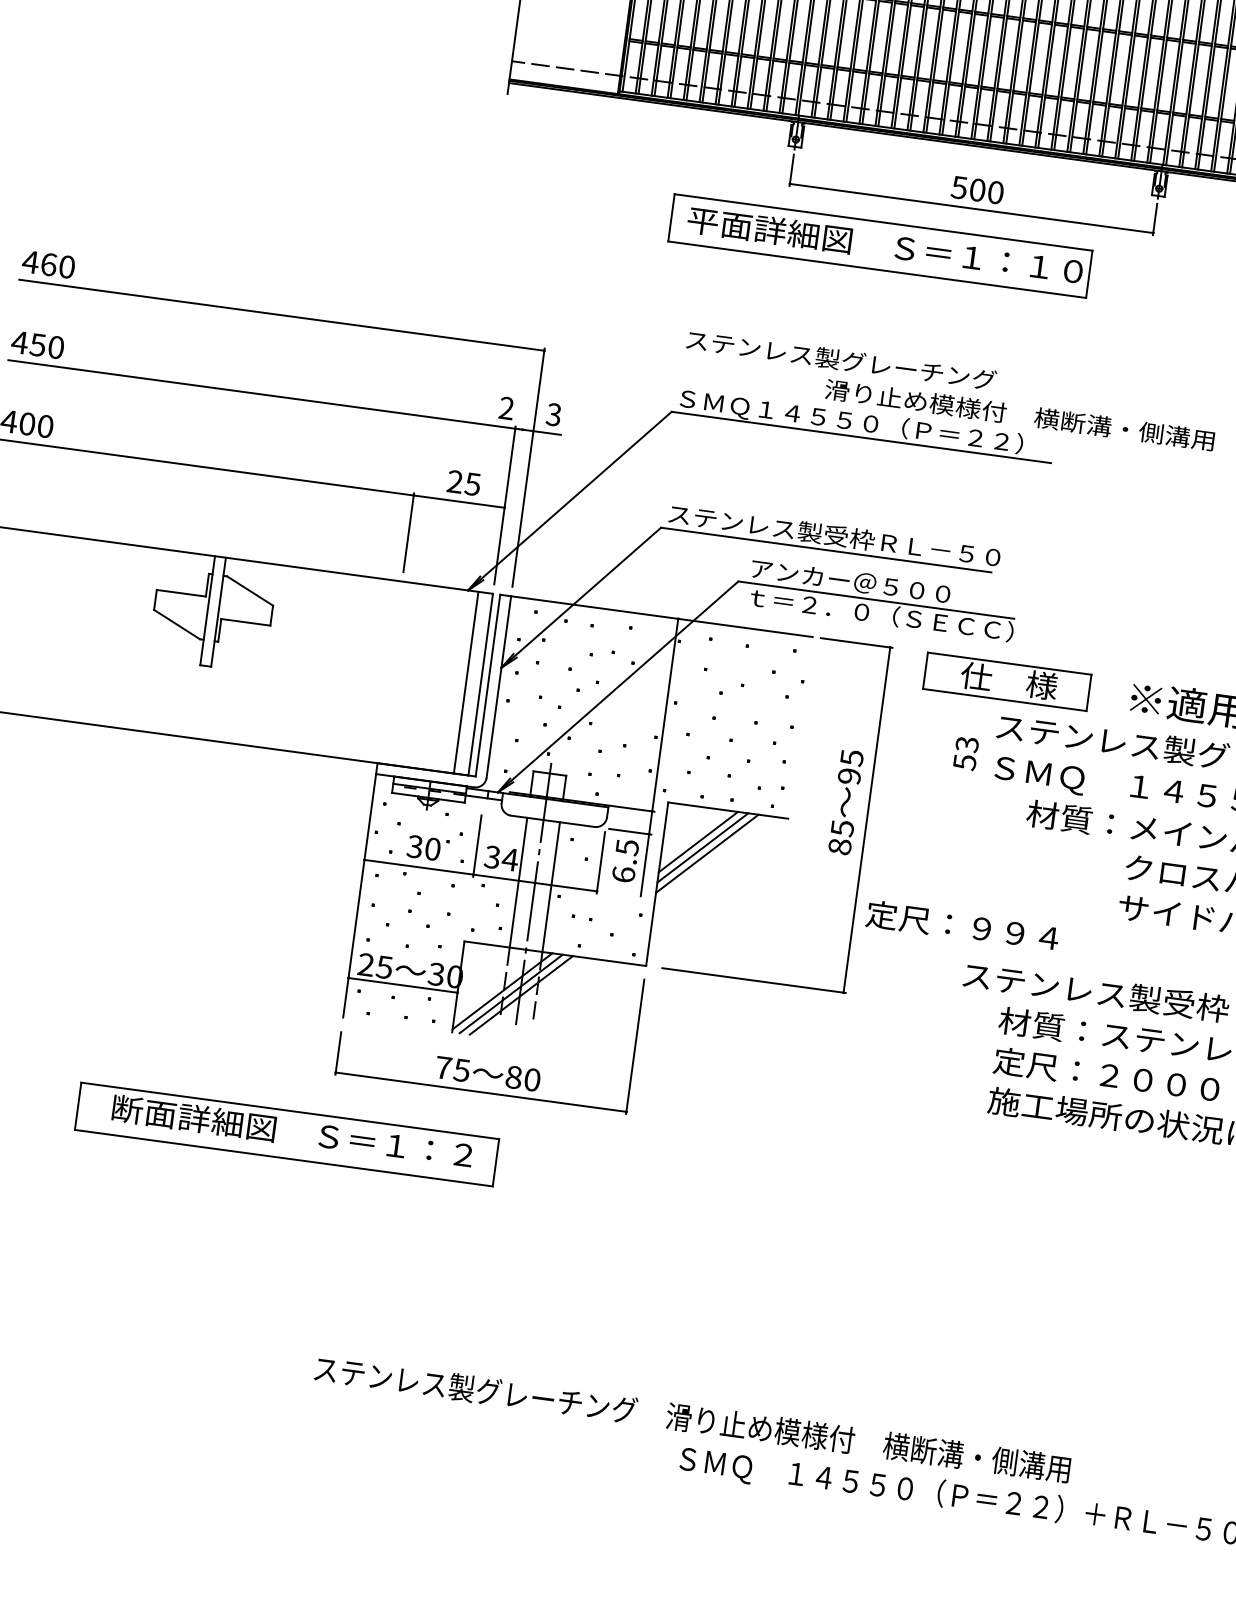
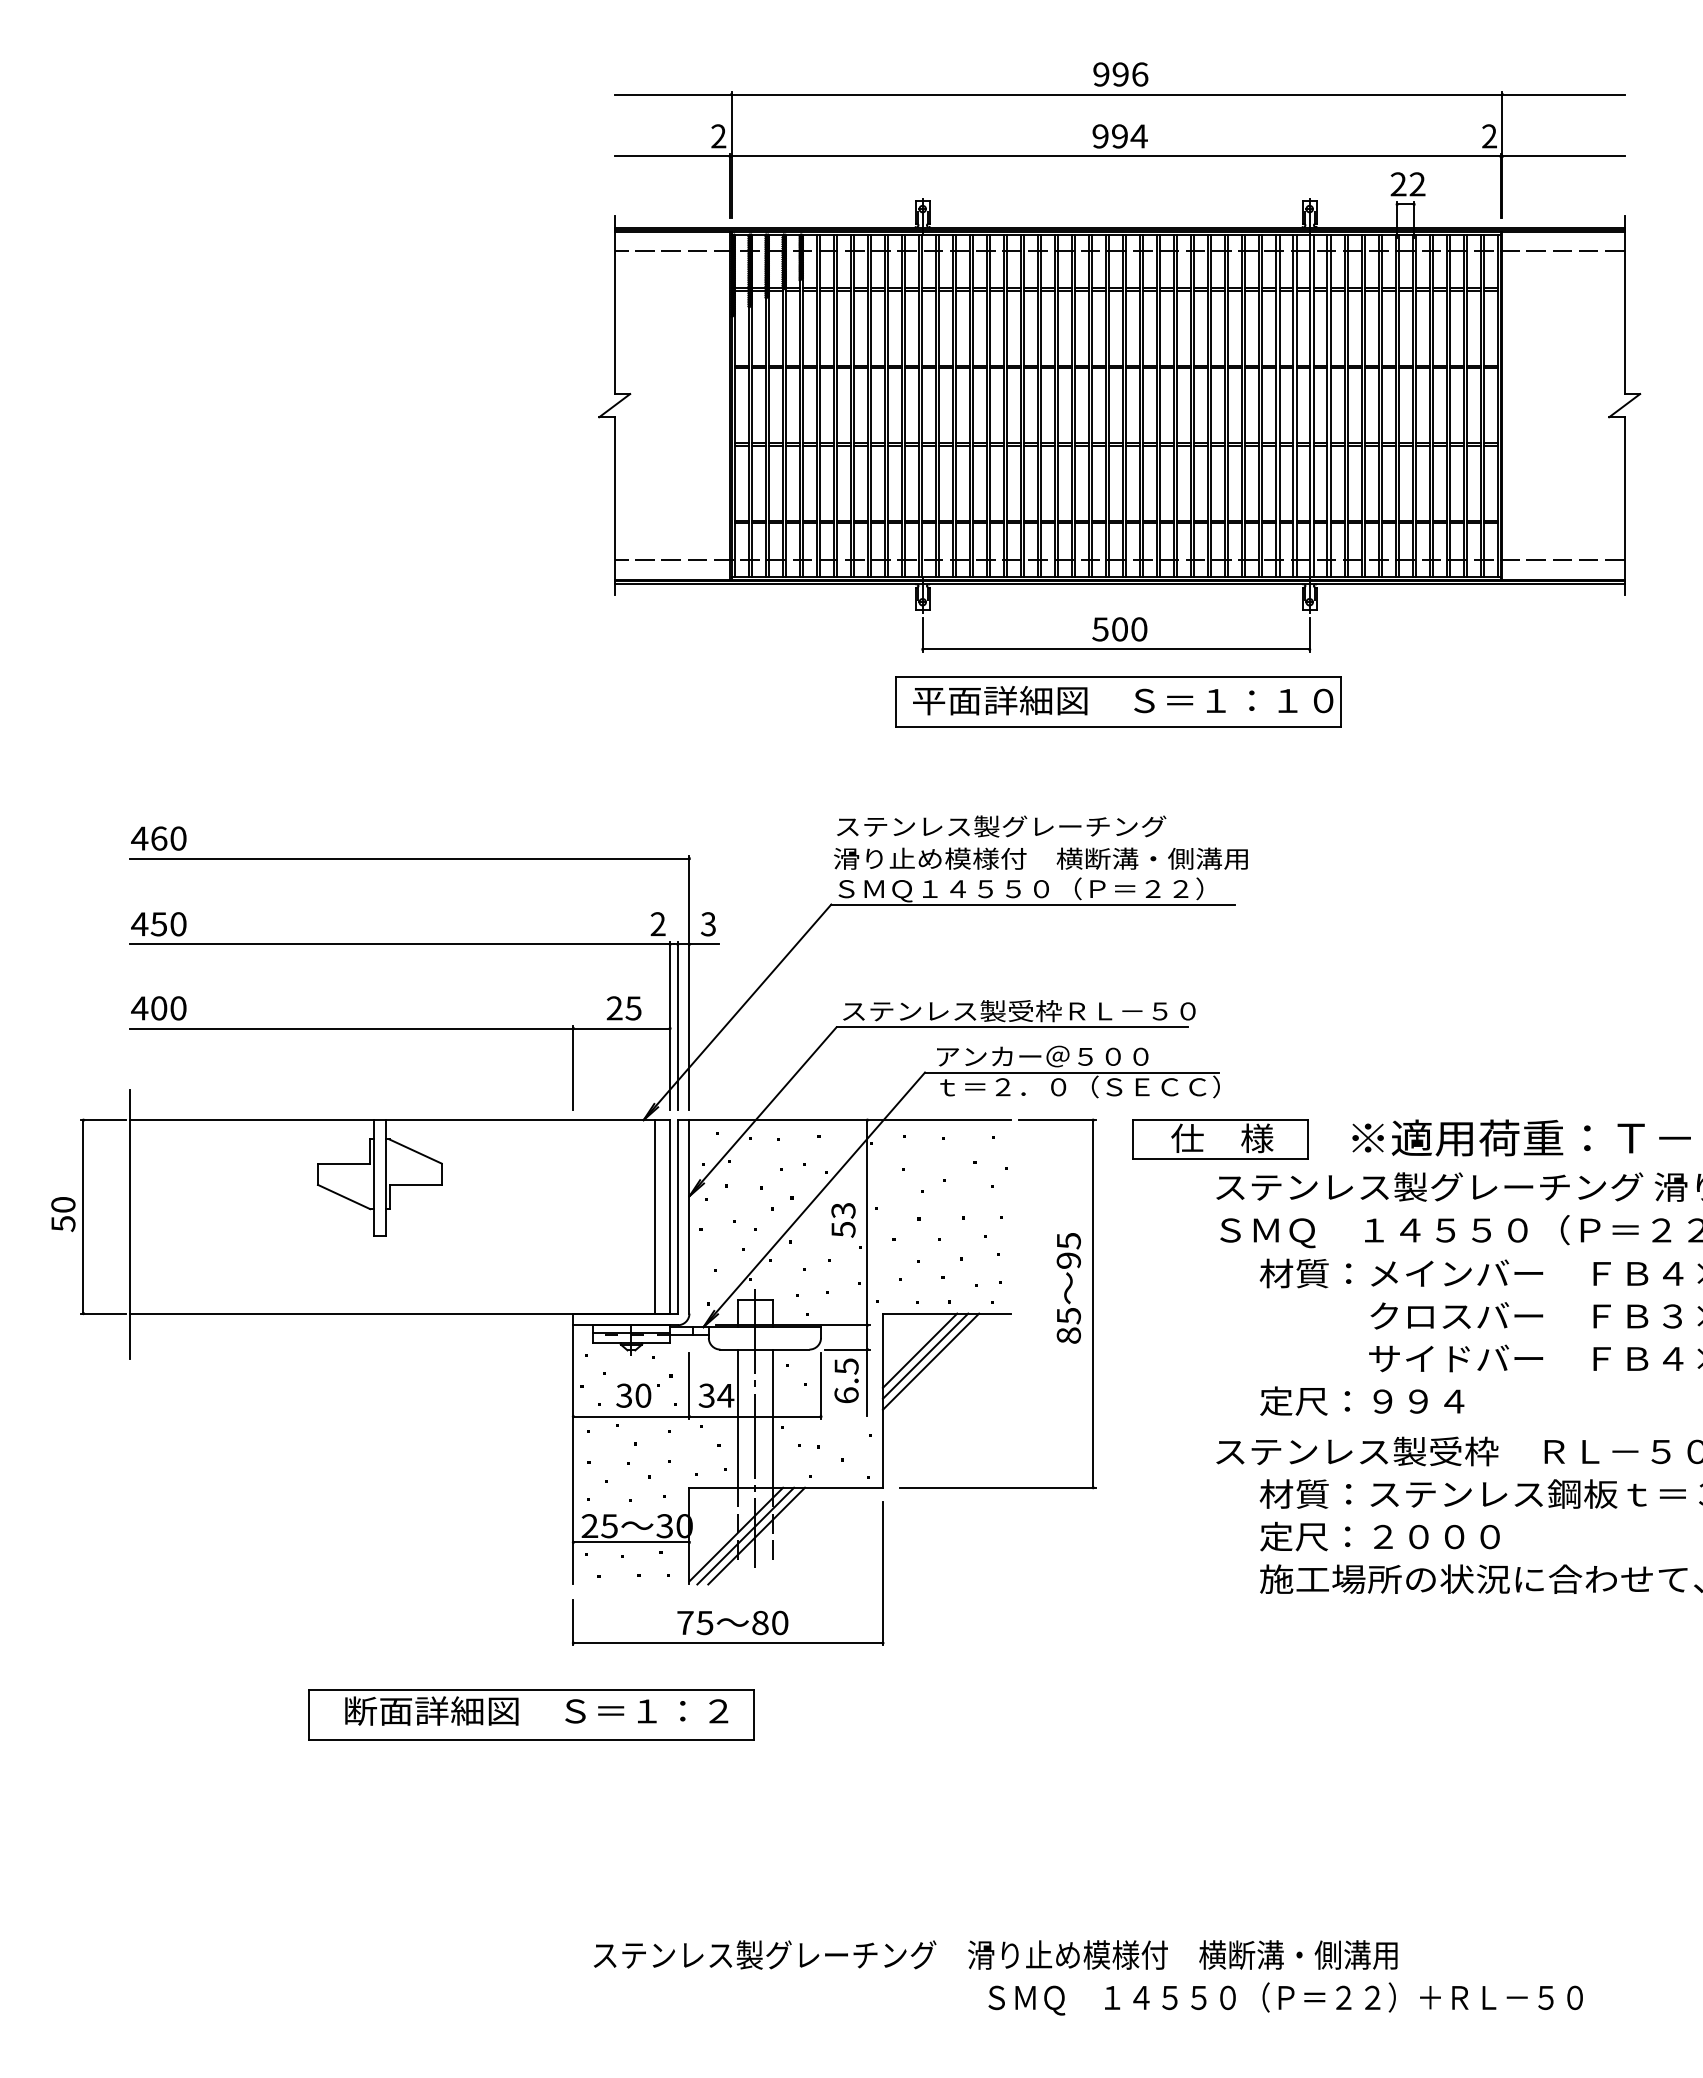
part: (880, 245) -> (1118, 701), moved
text: (1019, 414) -> (1040, 858), moved
line: (511, 505) -> (677, 1025), added
text: (966, 753) -> (843, 1220), moved
text: (962, 925) -> (1362, 1400), moved

